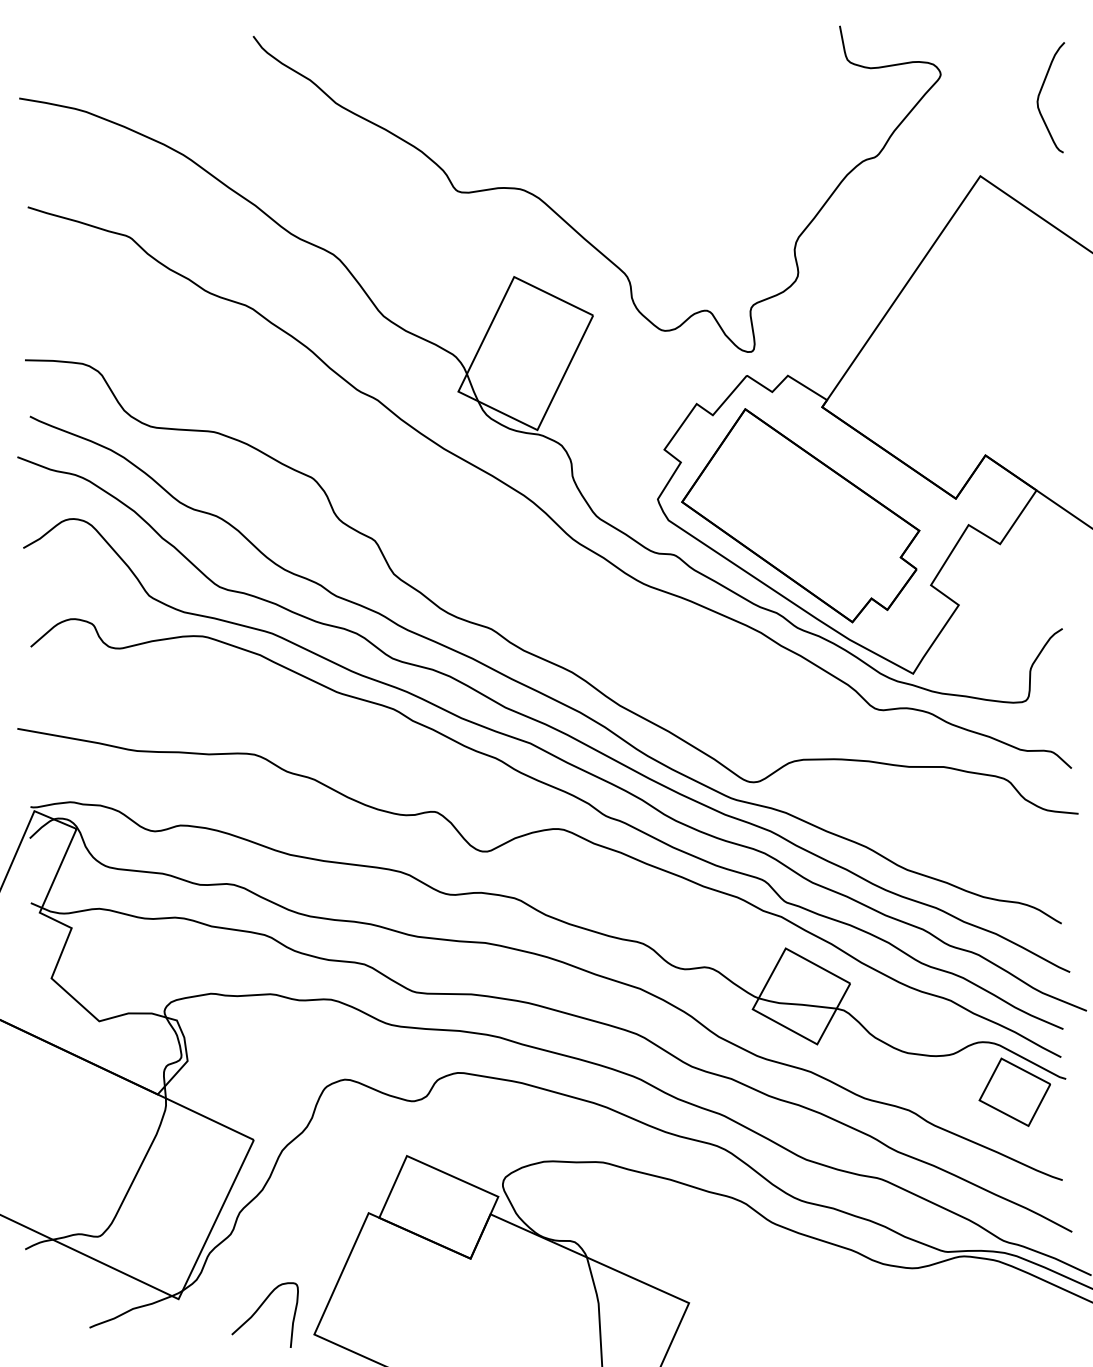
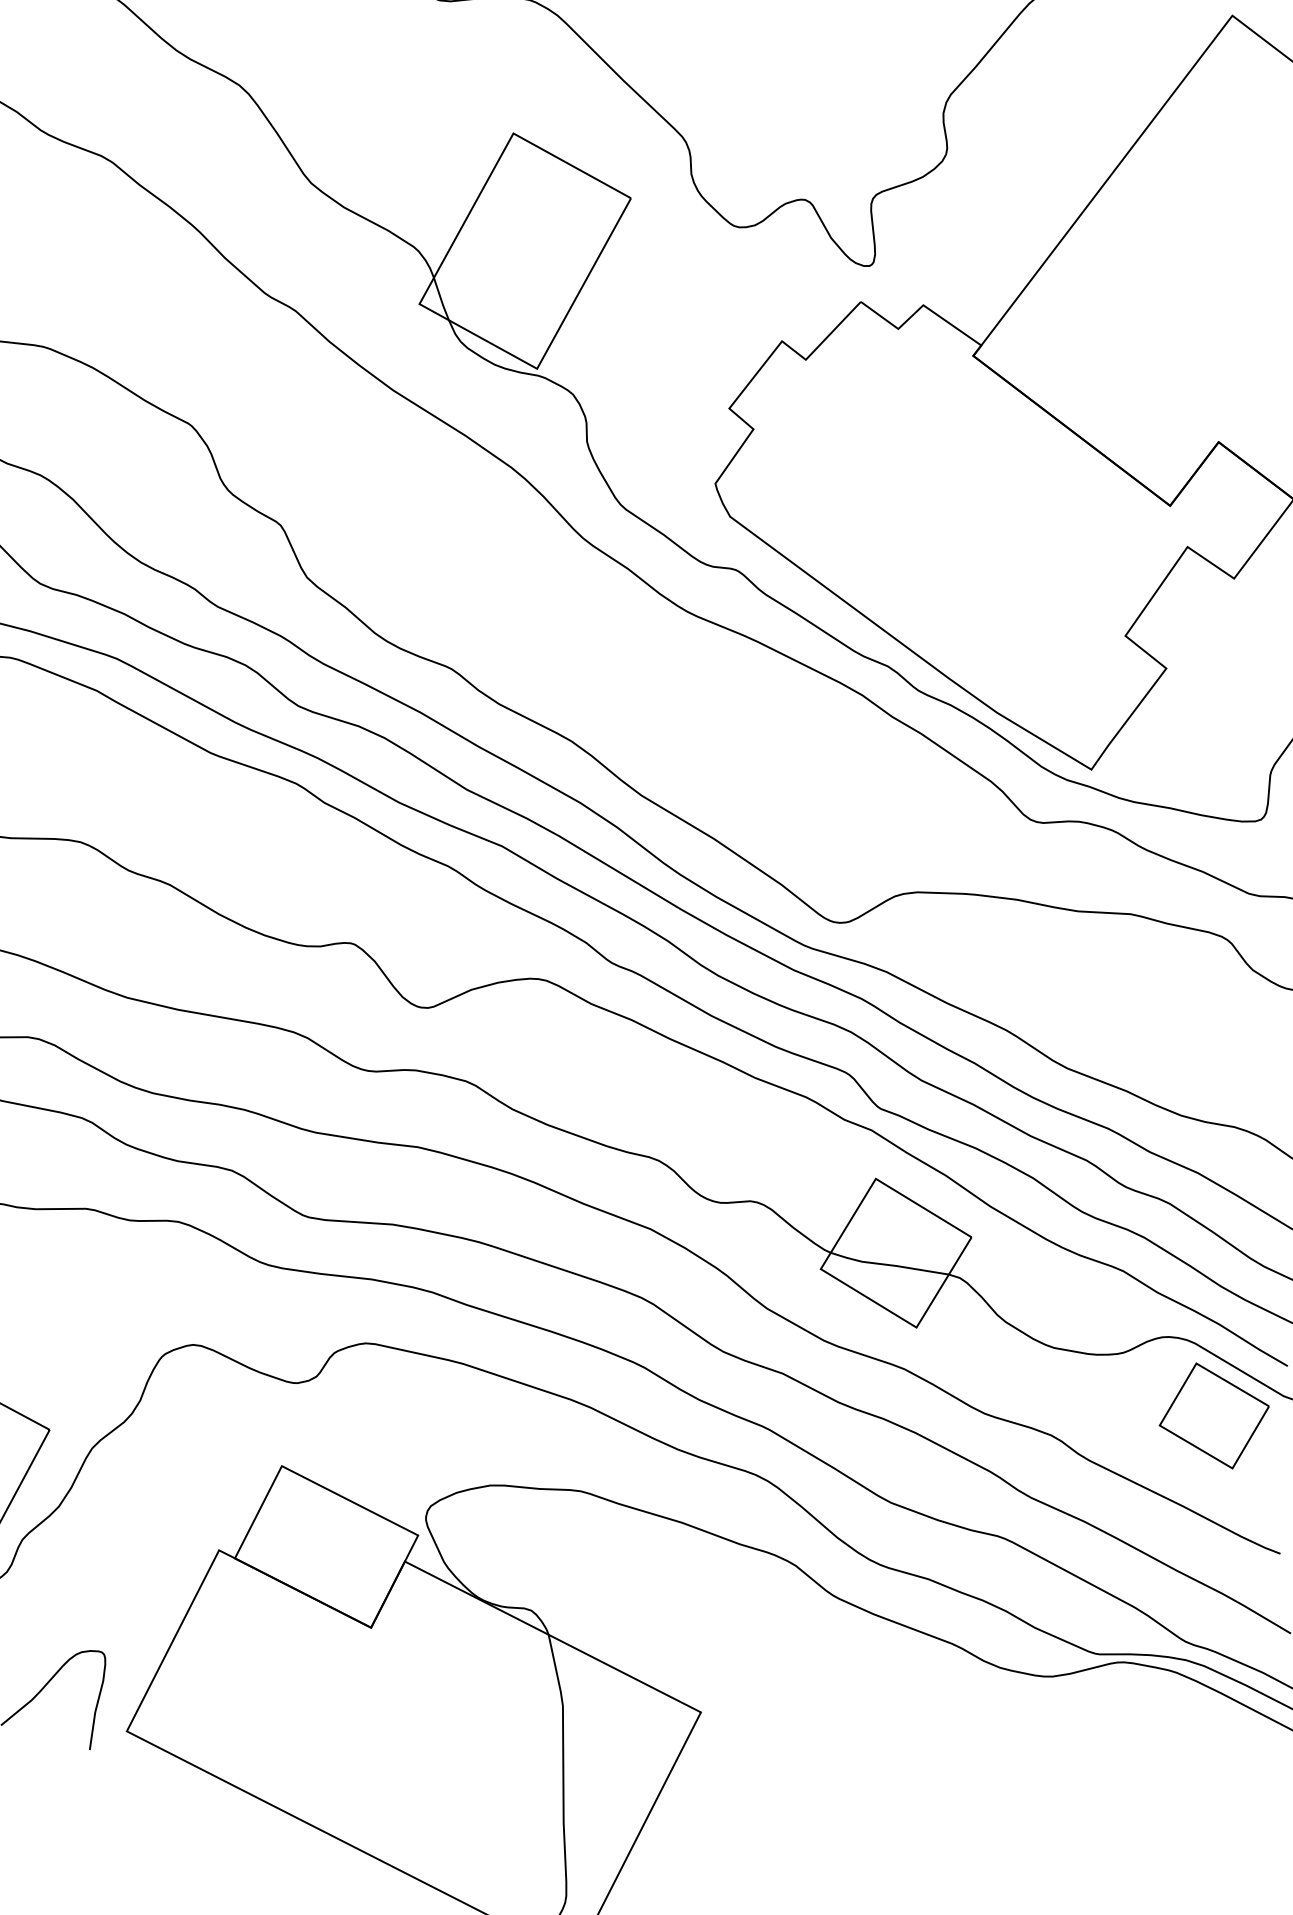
part: (800, 515) -> (931, 519), removed

